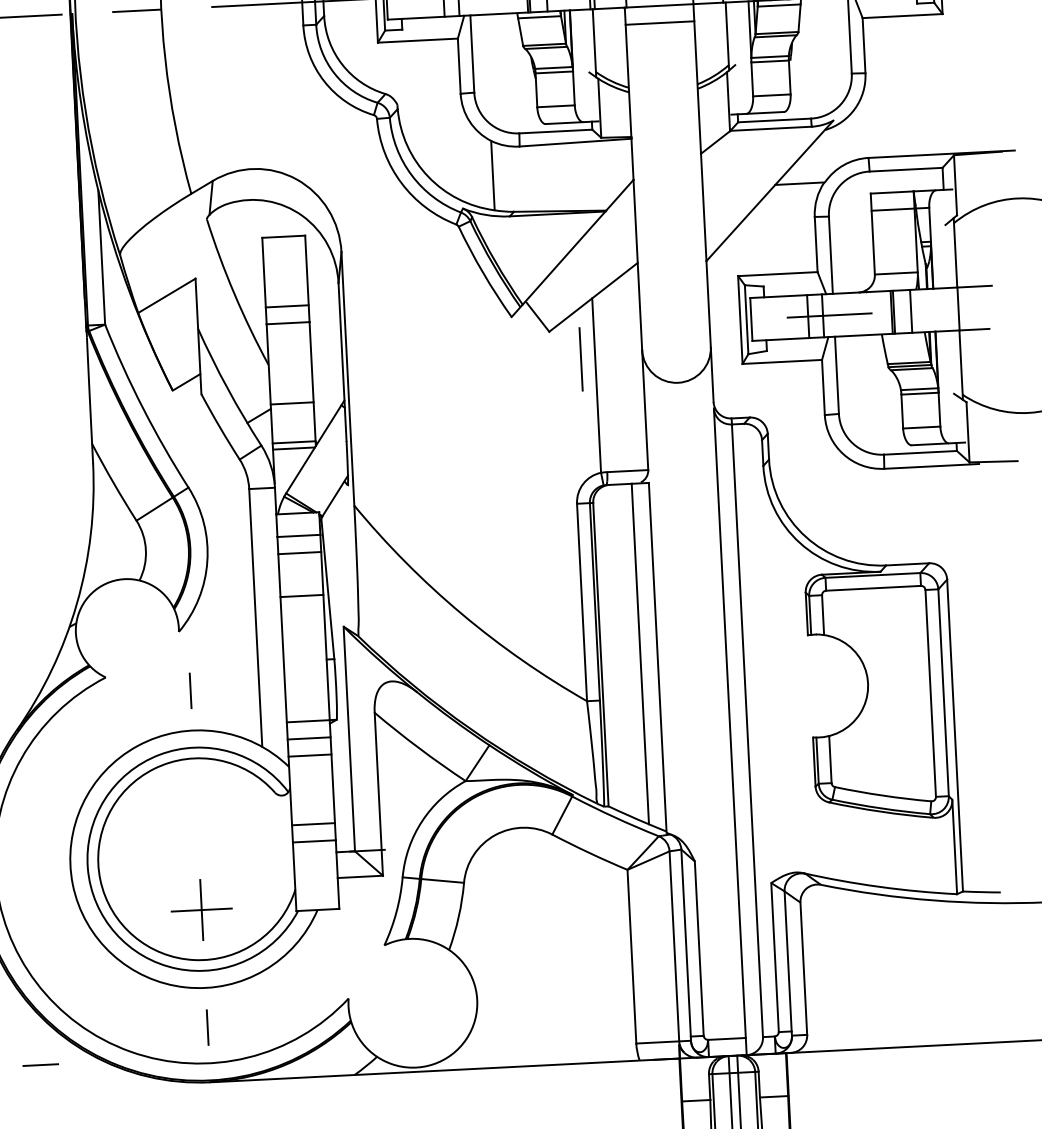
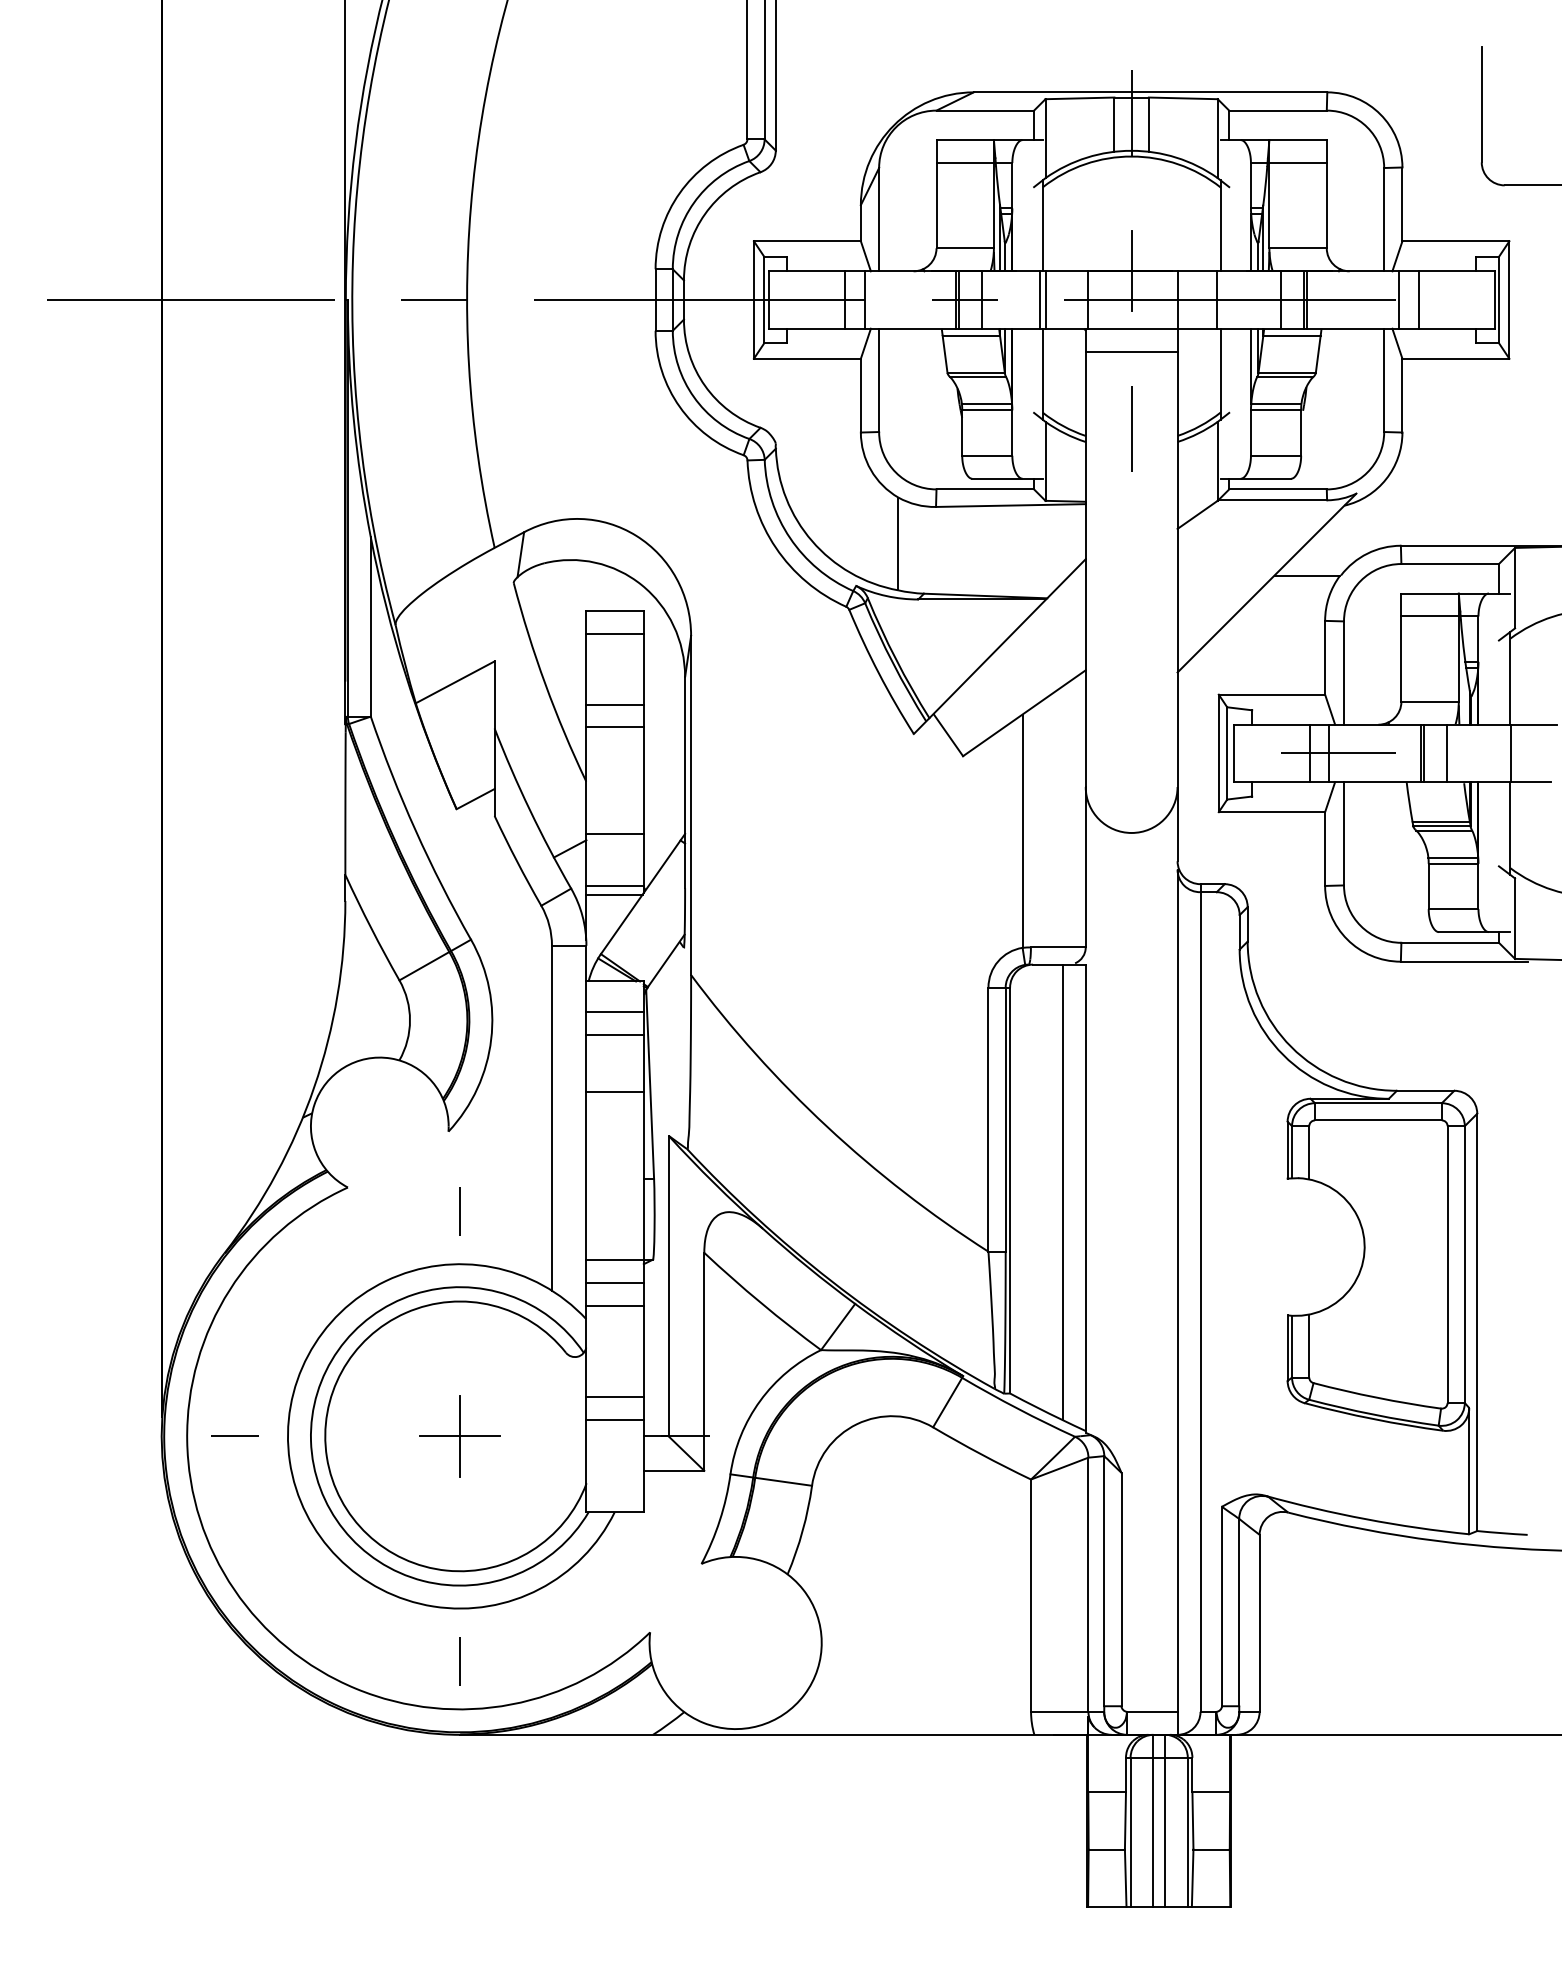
line: (284, 254) -> (614, 634), added
line: (580, 358) -> (1131, 428), moved
part: (201, 910) -> (459, 1436), moved
line: (40, 1064) -> (234, 1435), moved

